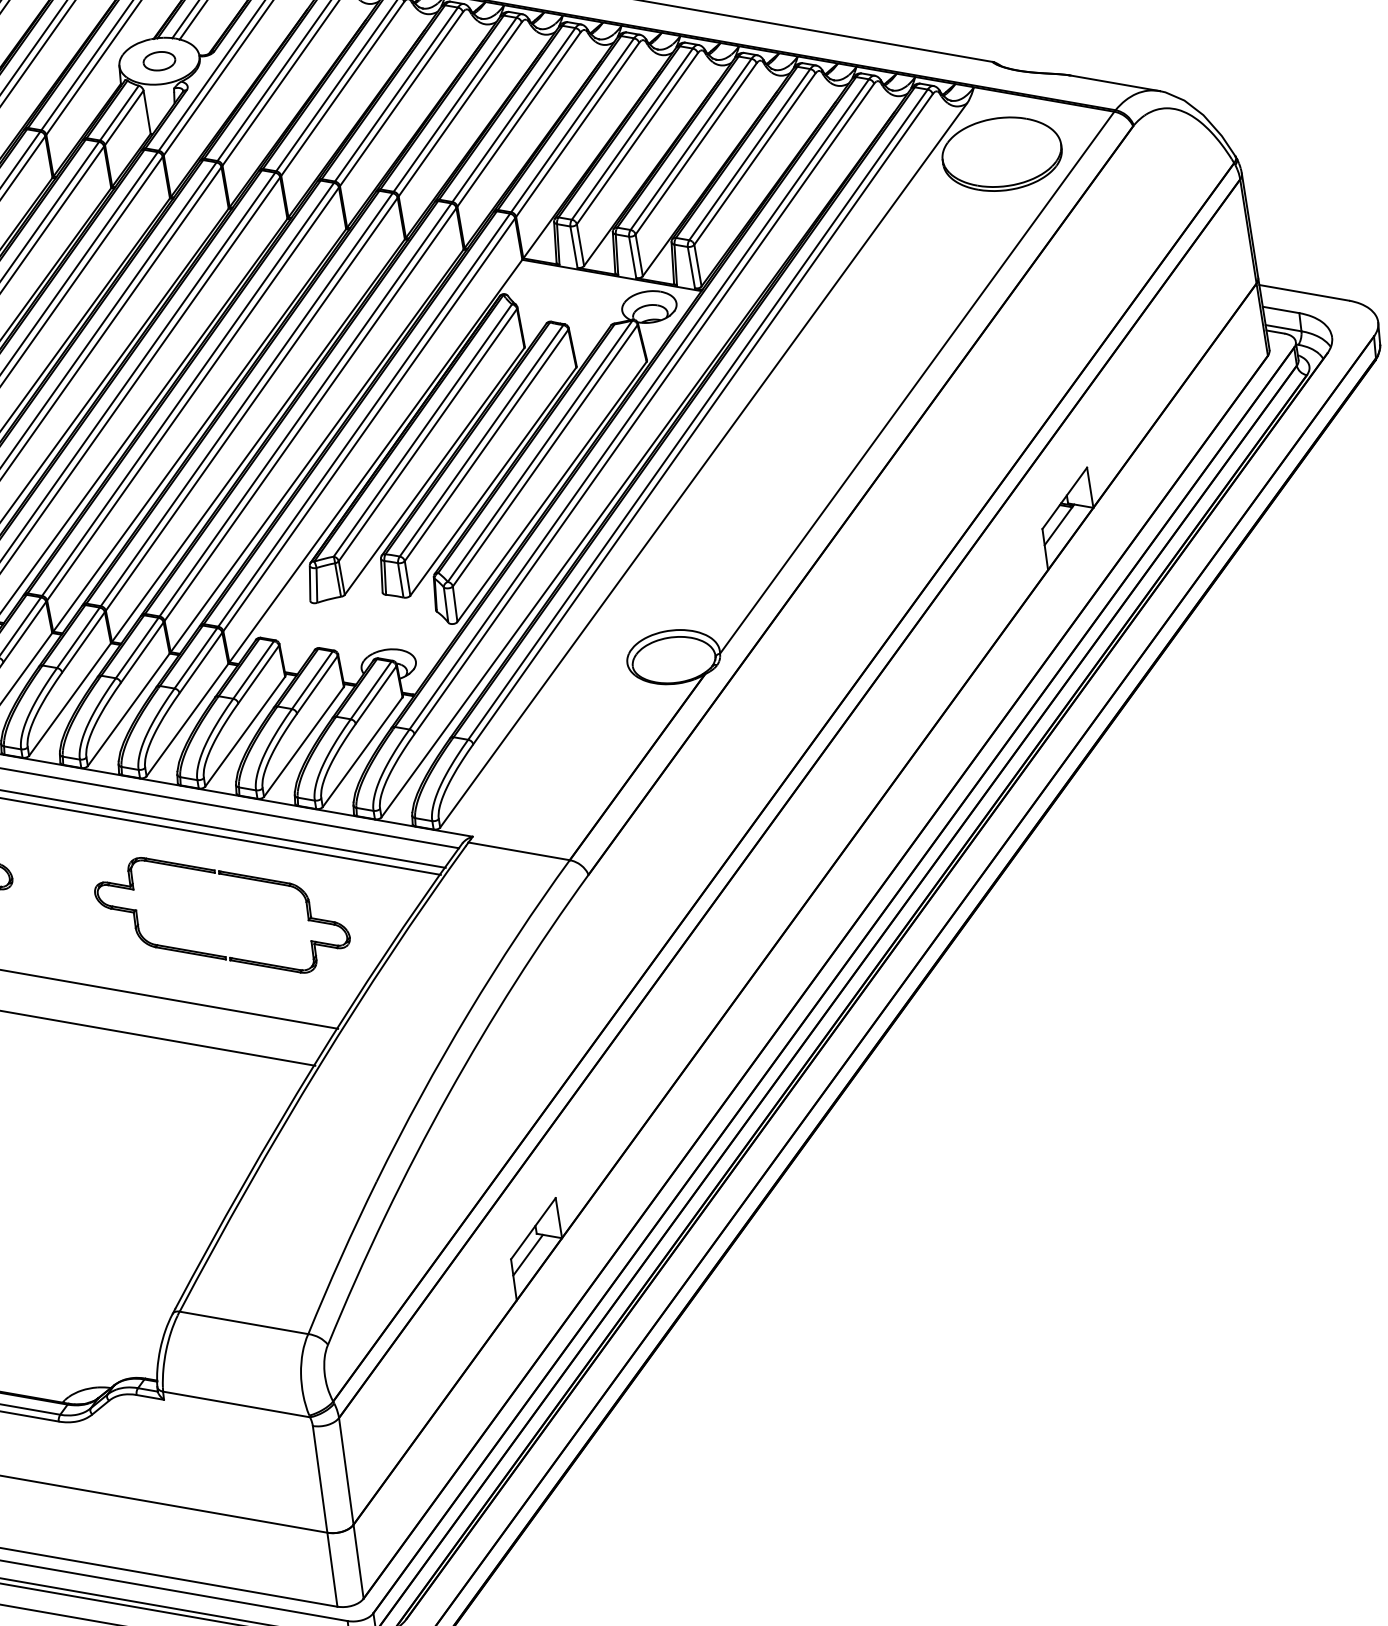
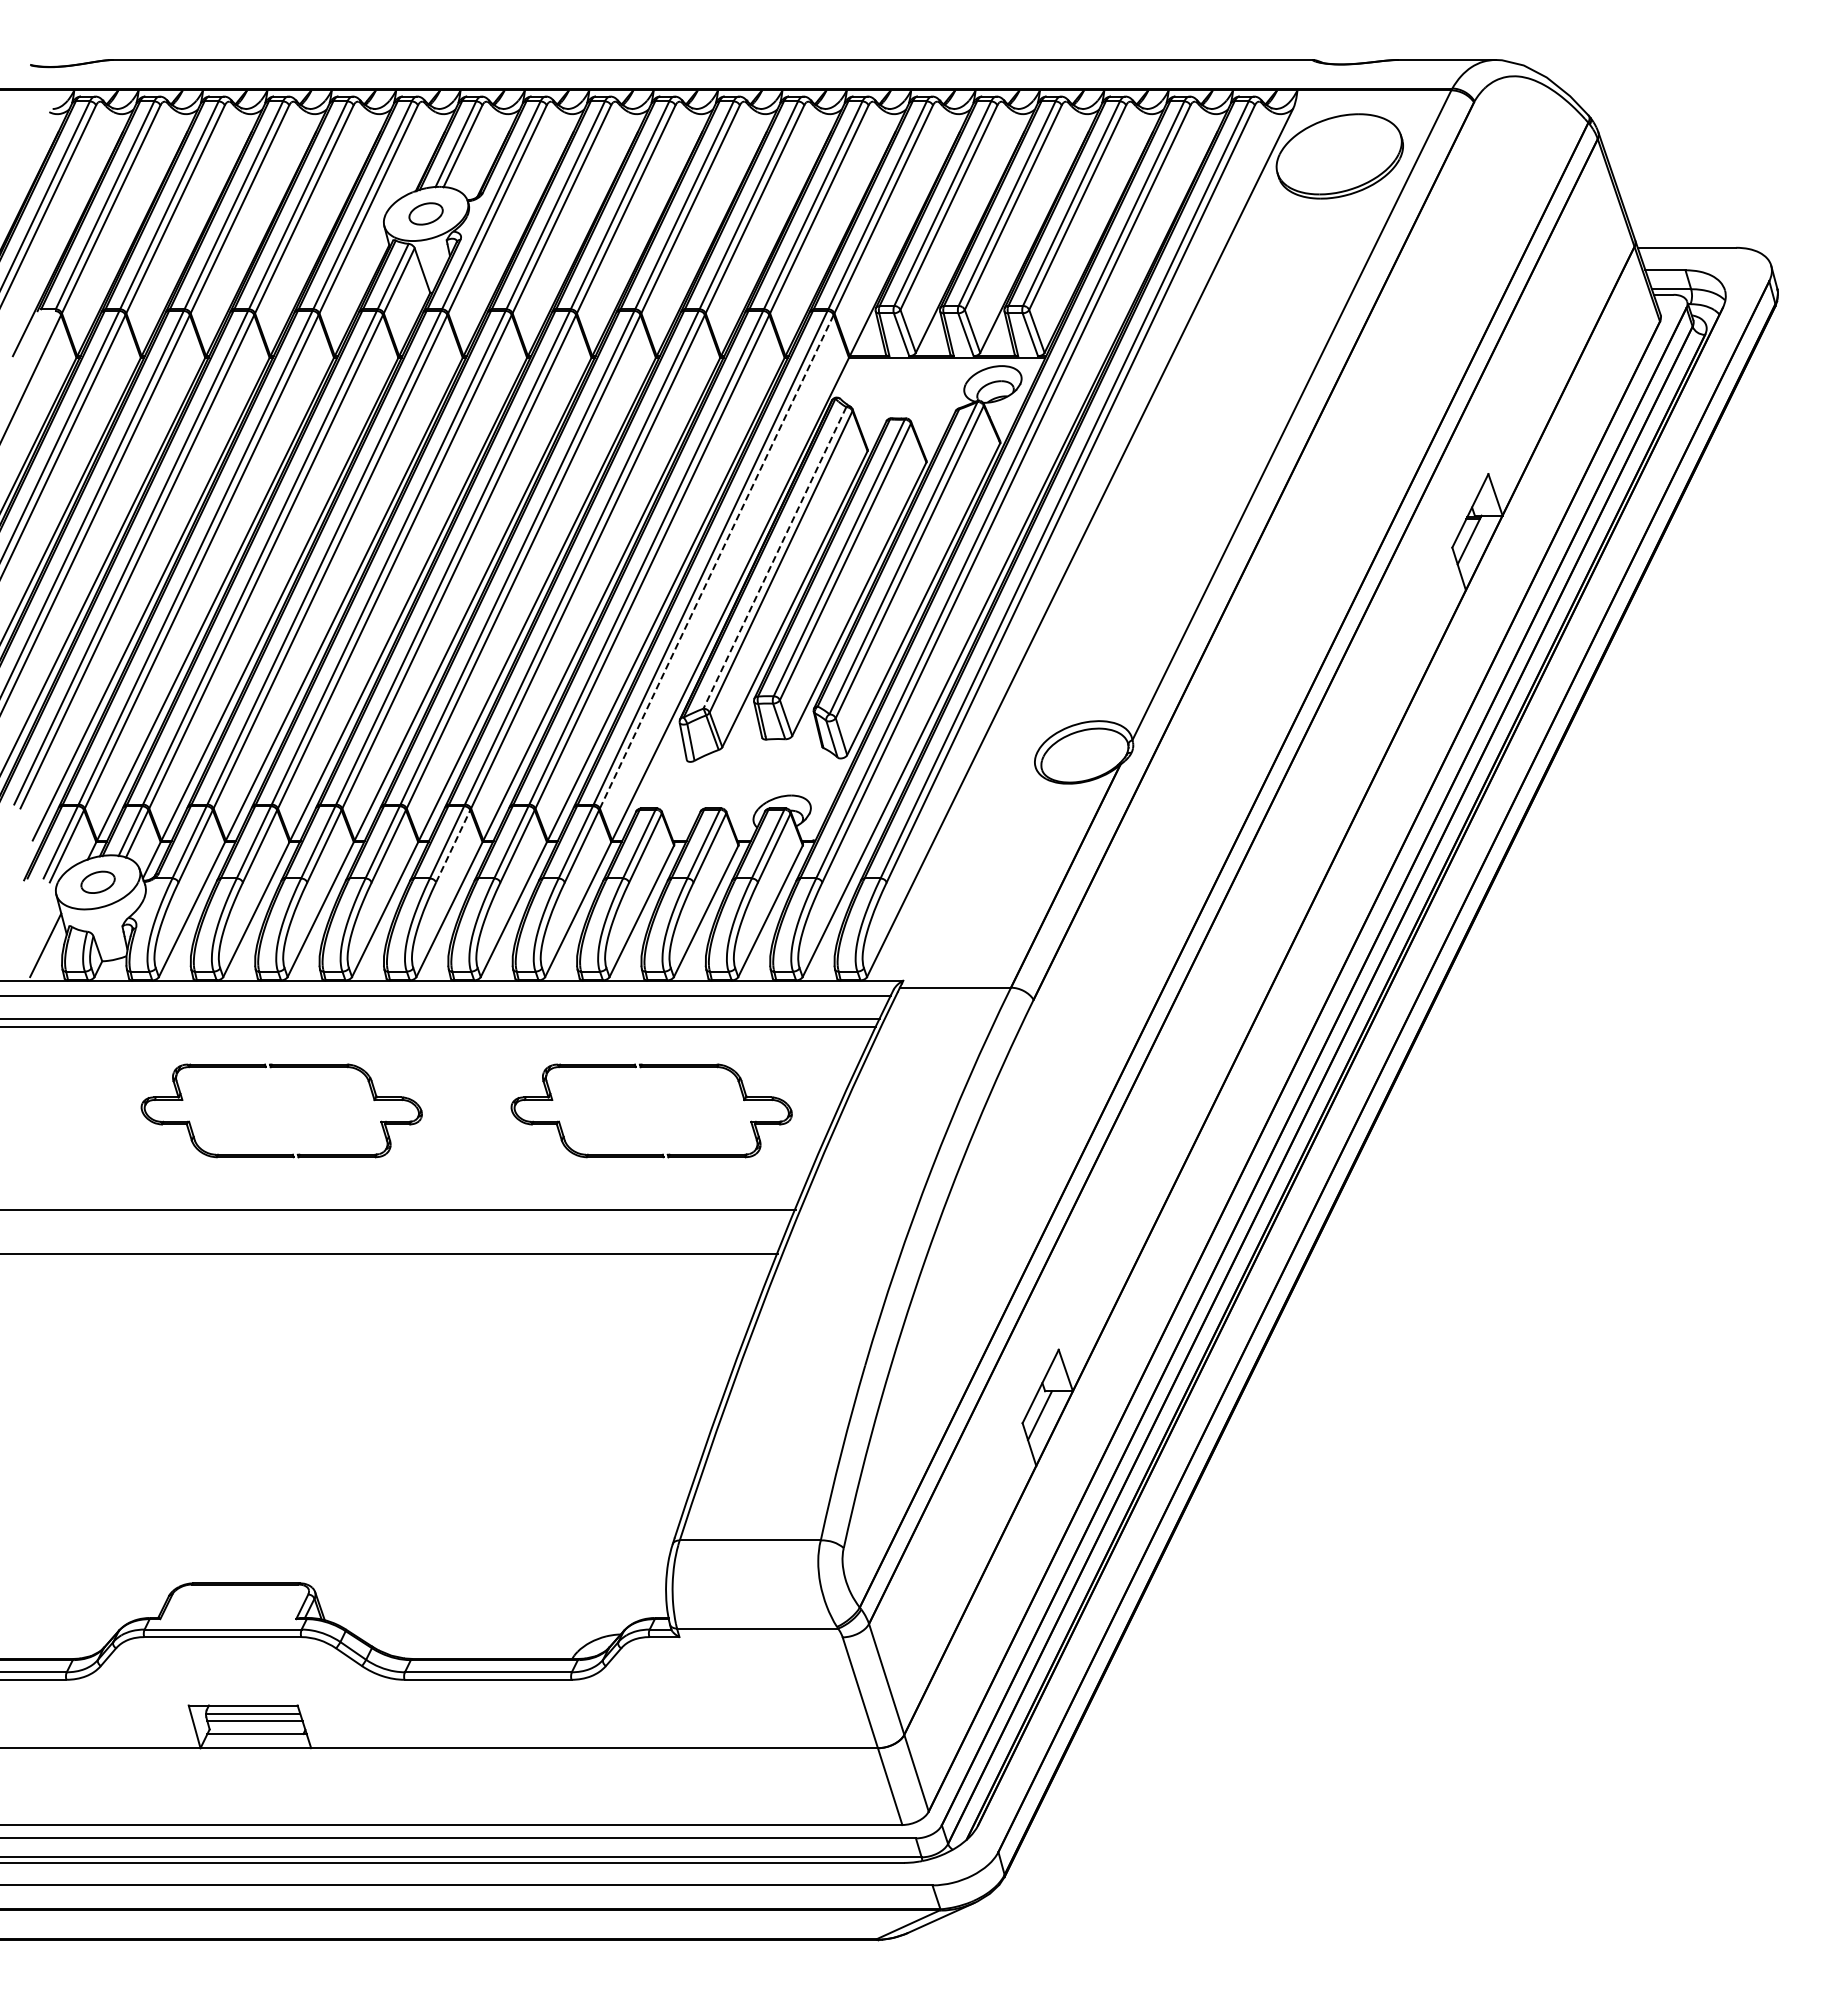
line: (369, 424) -> (717, 561), solid -> dashed
line: (422, 430) -> (774, 557), solid -> dashed
line: (83, 642) -> (453, 846), solid -> dashed

